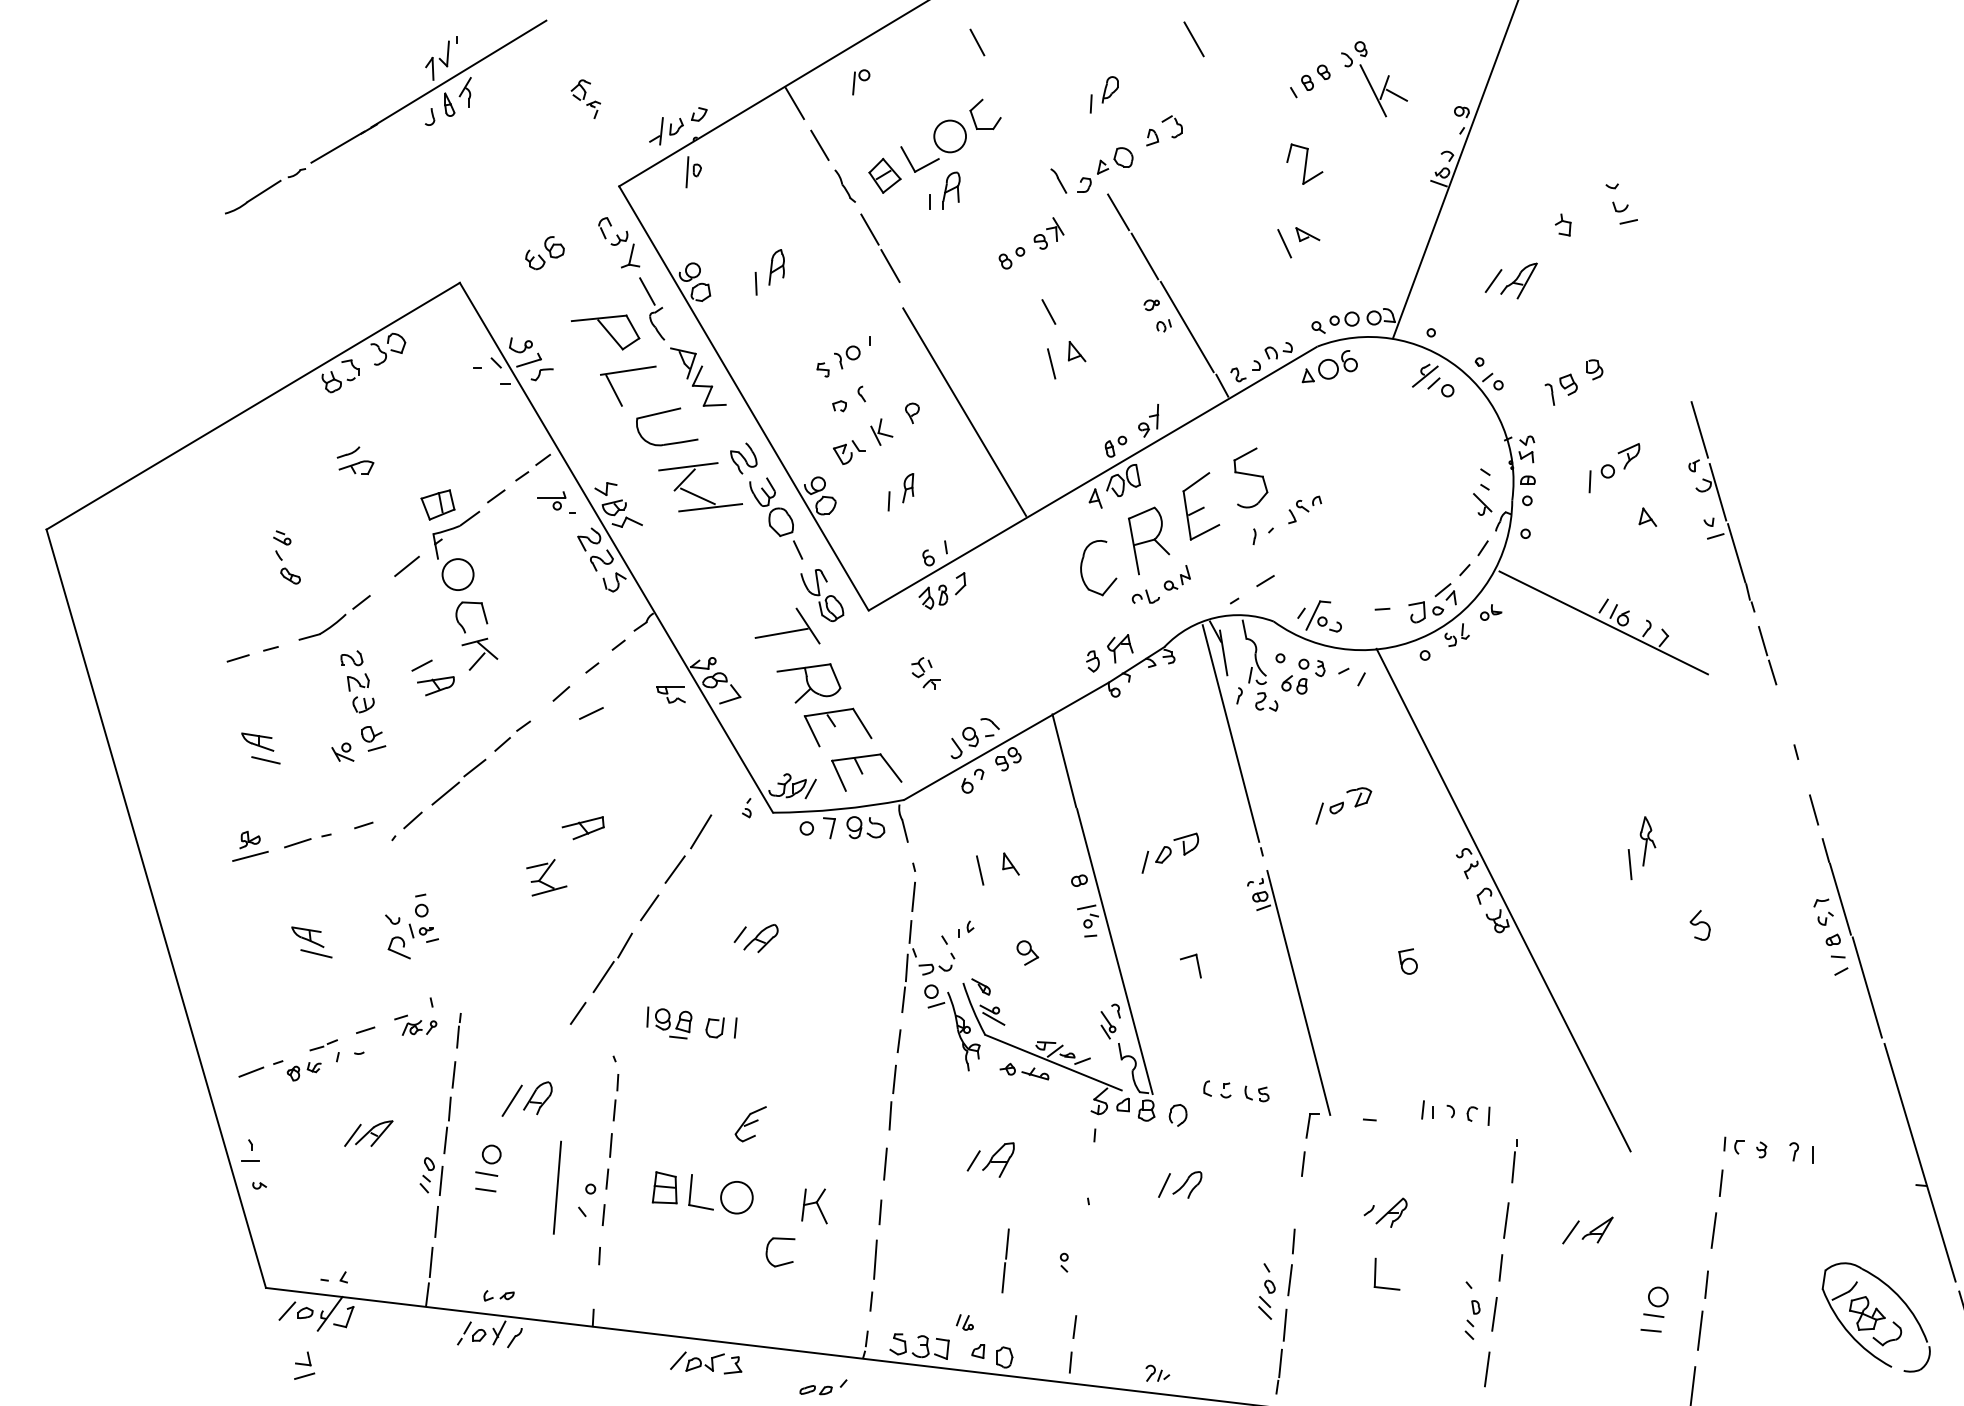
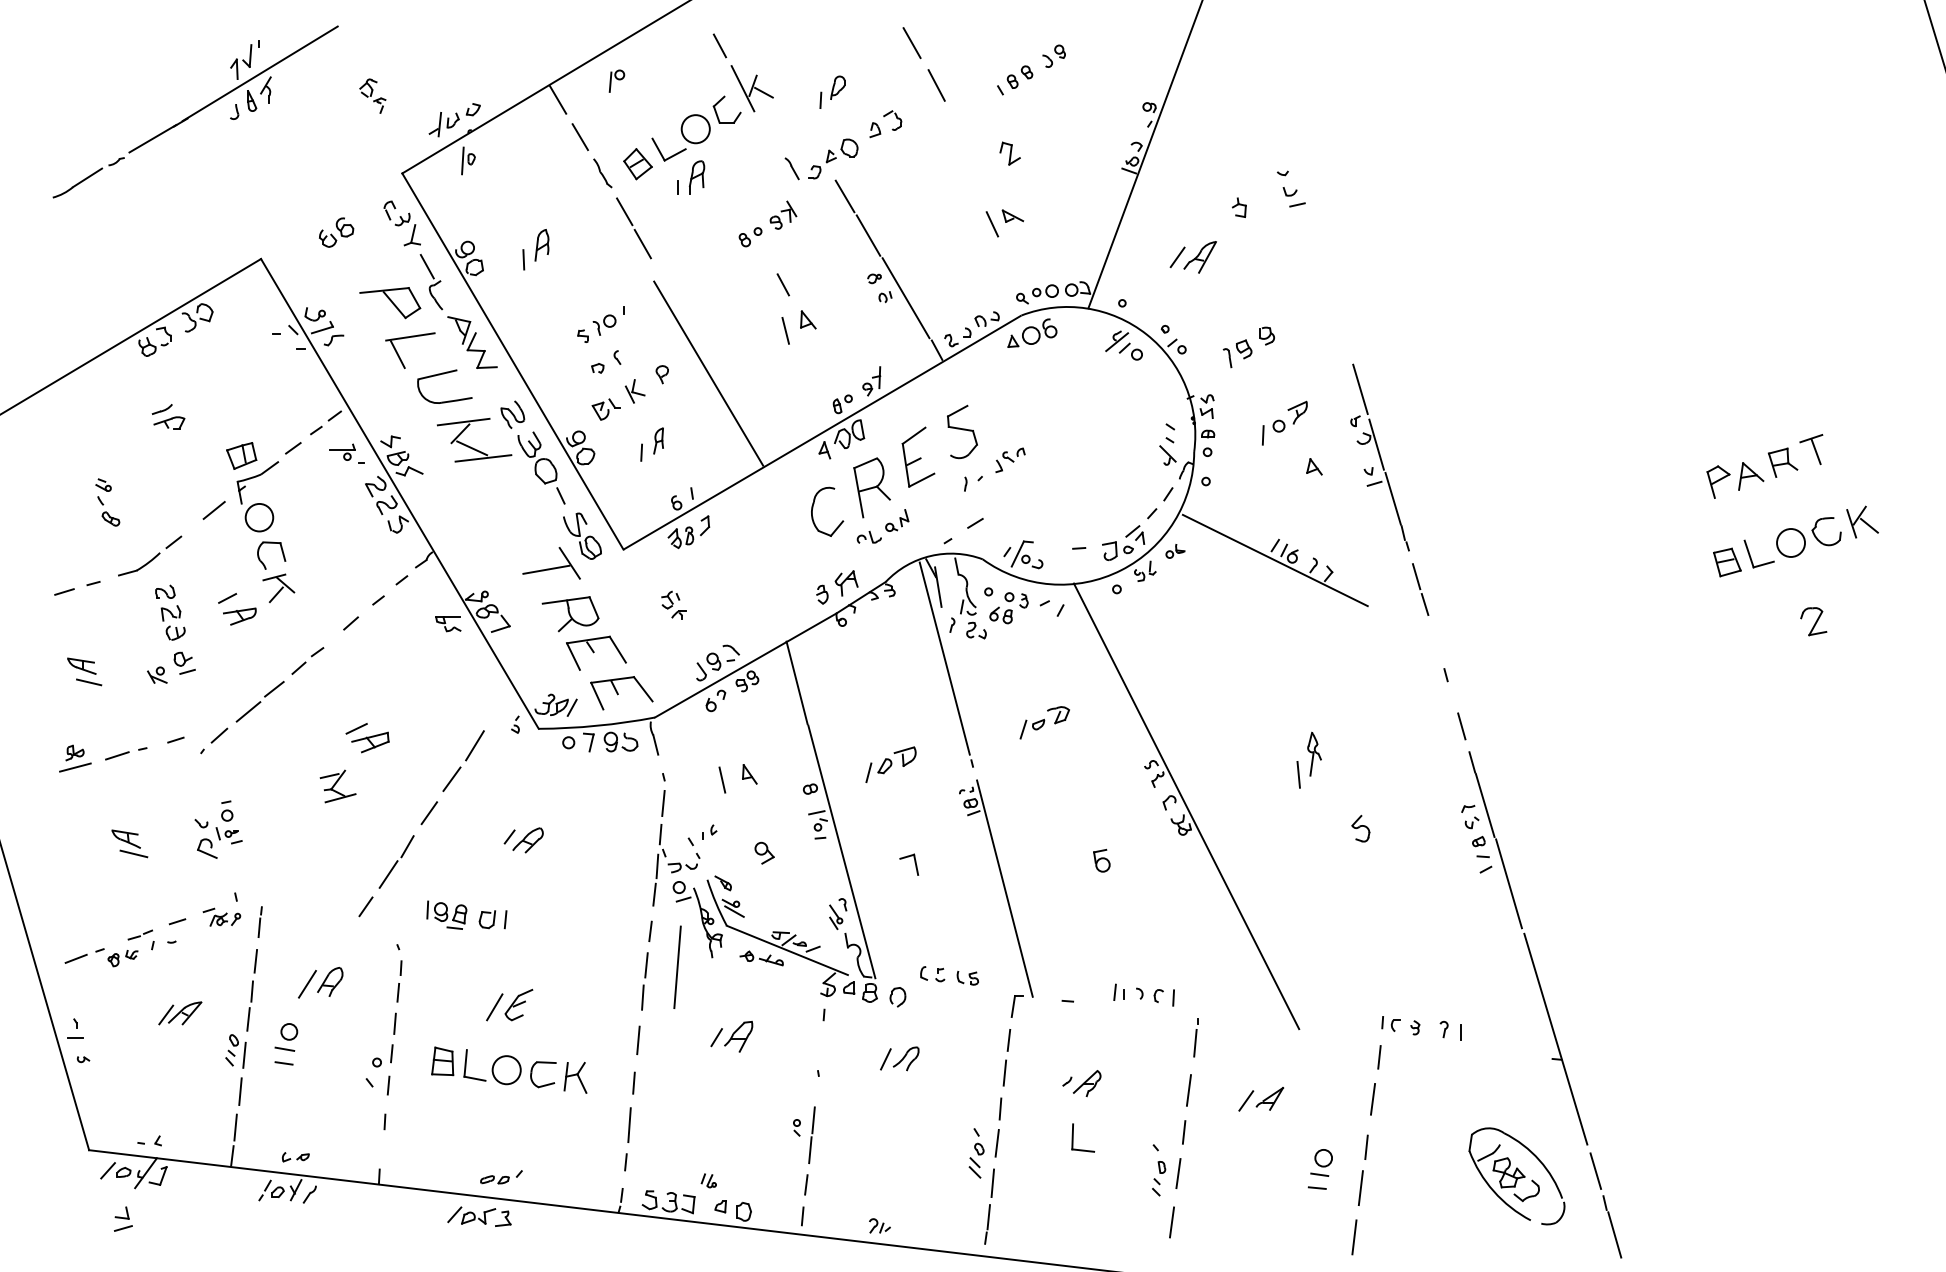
line: (1221, 87) -> (936, 85), added
part: (1382, 90) -> (751, 88), moved
part: (1303, 163) -> (1009, 153), size x0.62
line: (591, 713) -> (356, 728), moved
line: (723, 1127) -> (494, 1007), added
line: (557, 1186) -> (677, 966), moved
line: (1298, 1200) -> (1004, 1072), added
line: (1005, 1258) -> (811, 1133), moved
part: (781, 1263) -> (544, 1084), moved
part: (823, 1387) -> (501, 1177), moved

